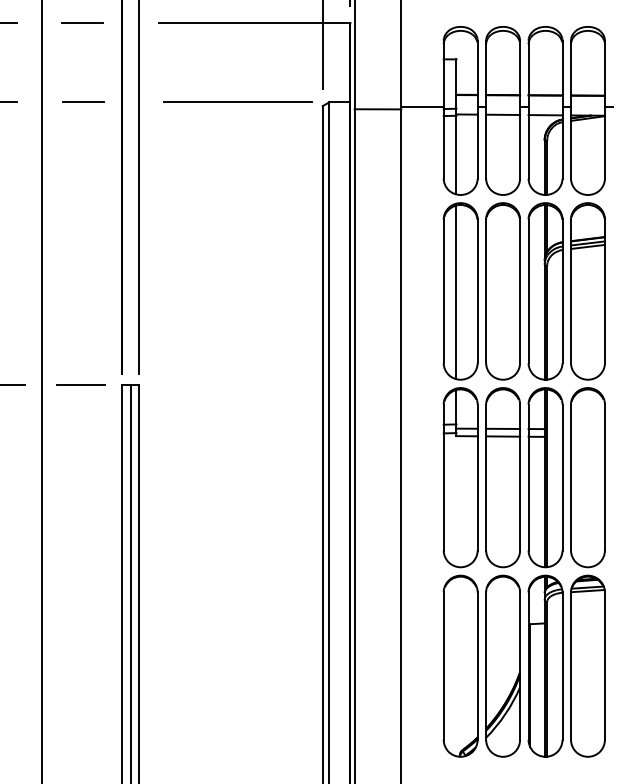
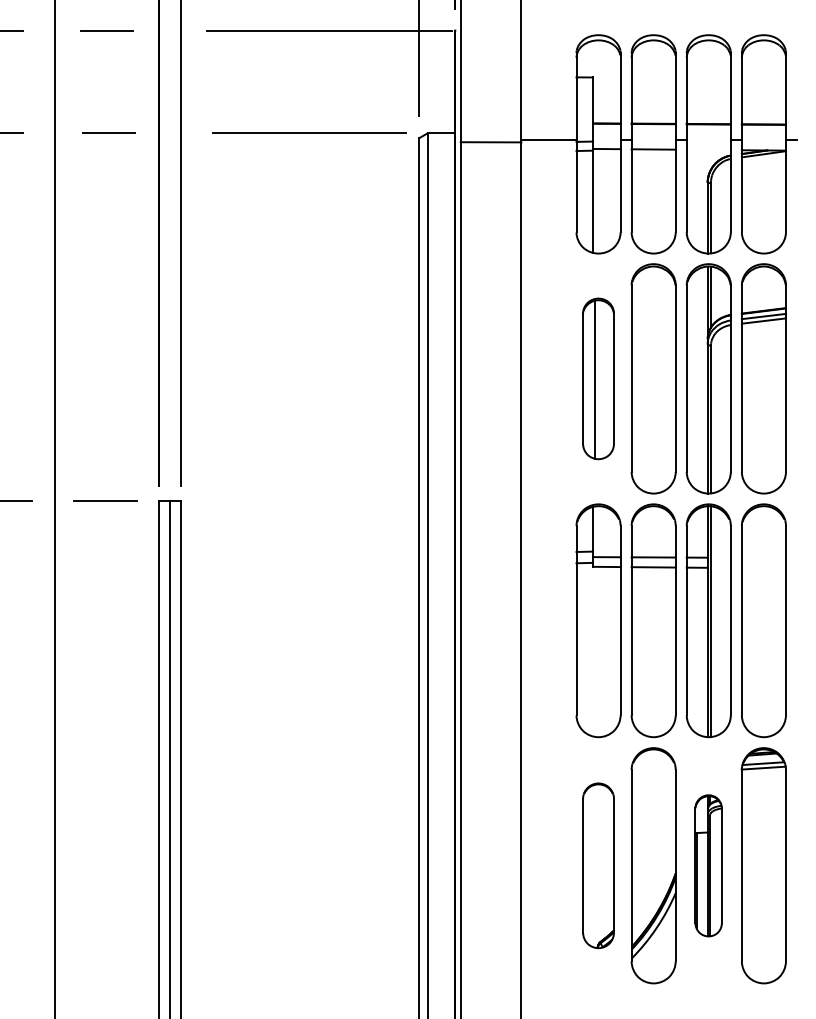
line: (545, 114) -> (708, 149), removed
part: (460, 291) -> (598, 378), size x0.7
part: (460, 666) -> (598, 865), size x0.7
part: (545, 666) -> (708, 865), size x0.6

